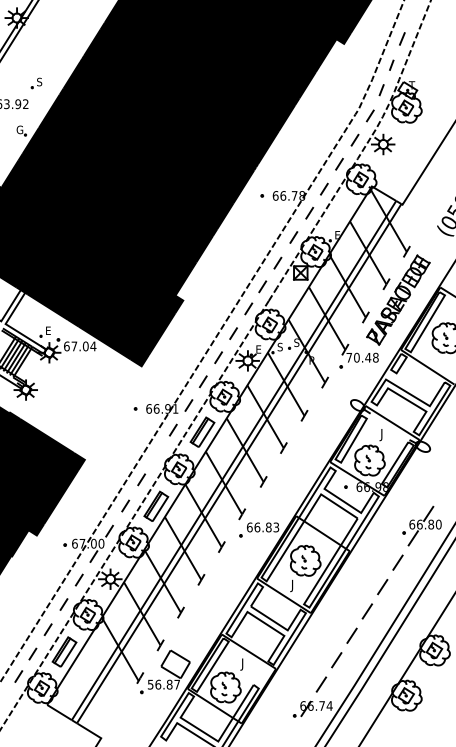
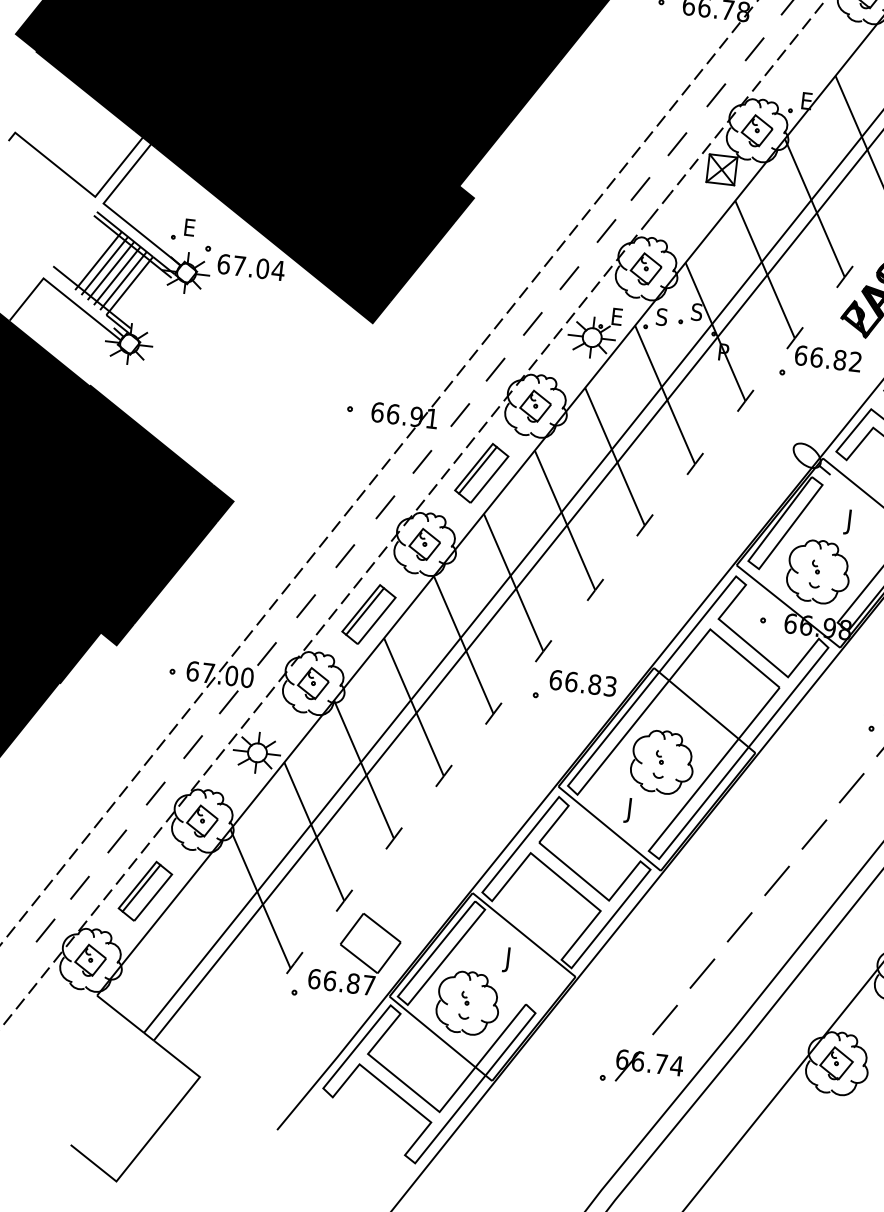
text: (362, 357) -> (828, 358), 70.48 -> 66.82
line: (157, 453) -> (384, 505), added
text: (150, 684) -> (314, 978), 56.87 -> 66.87

